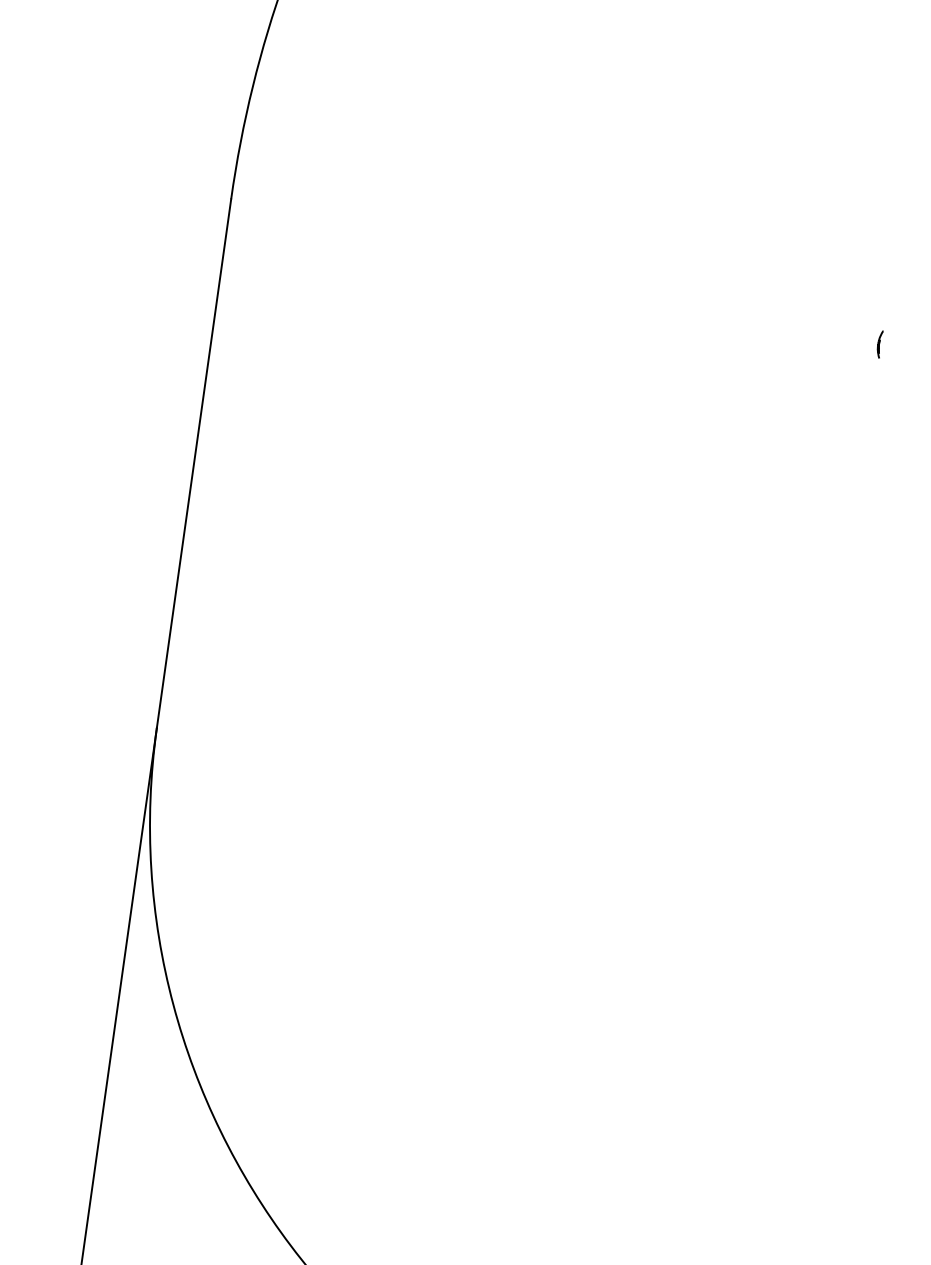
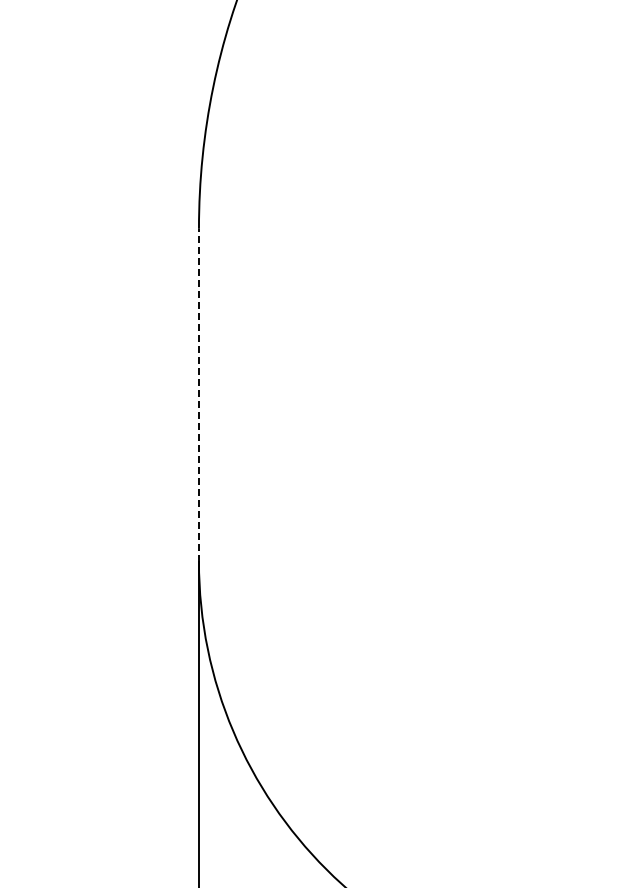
line: (879, 343) -> (611, 261), removed
line: (193, 462) -> (198, 394), solid -> dashed

